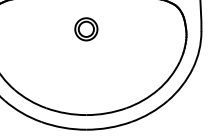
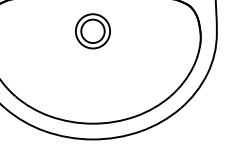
part: (85, 29) -> (92, 31), size x1.43

